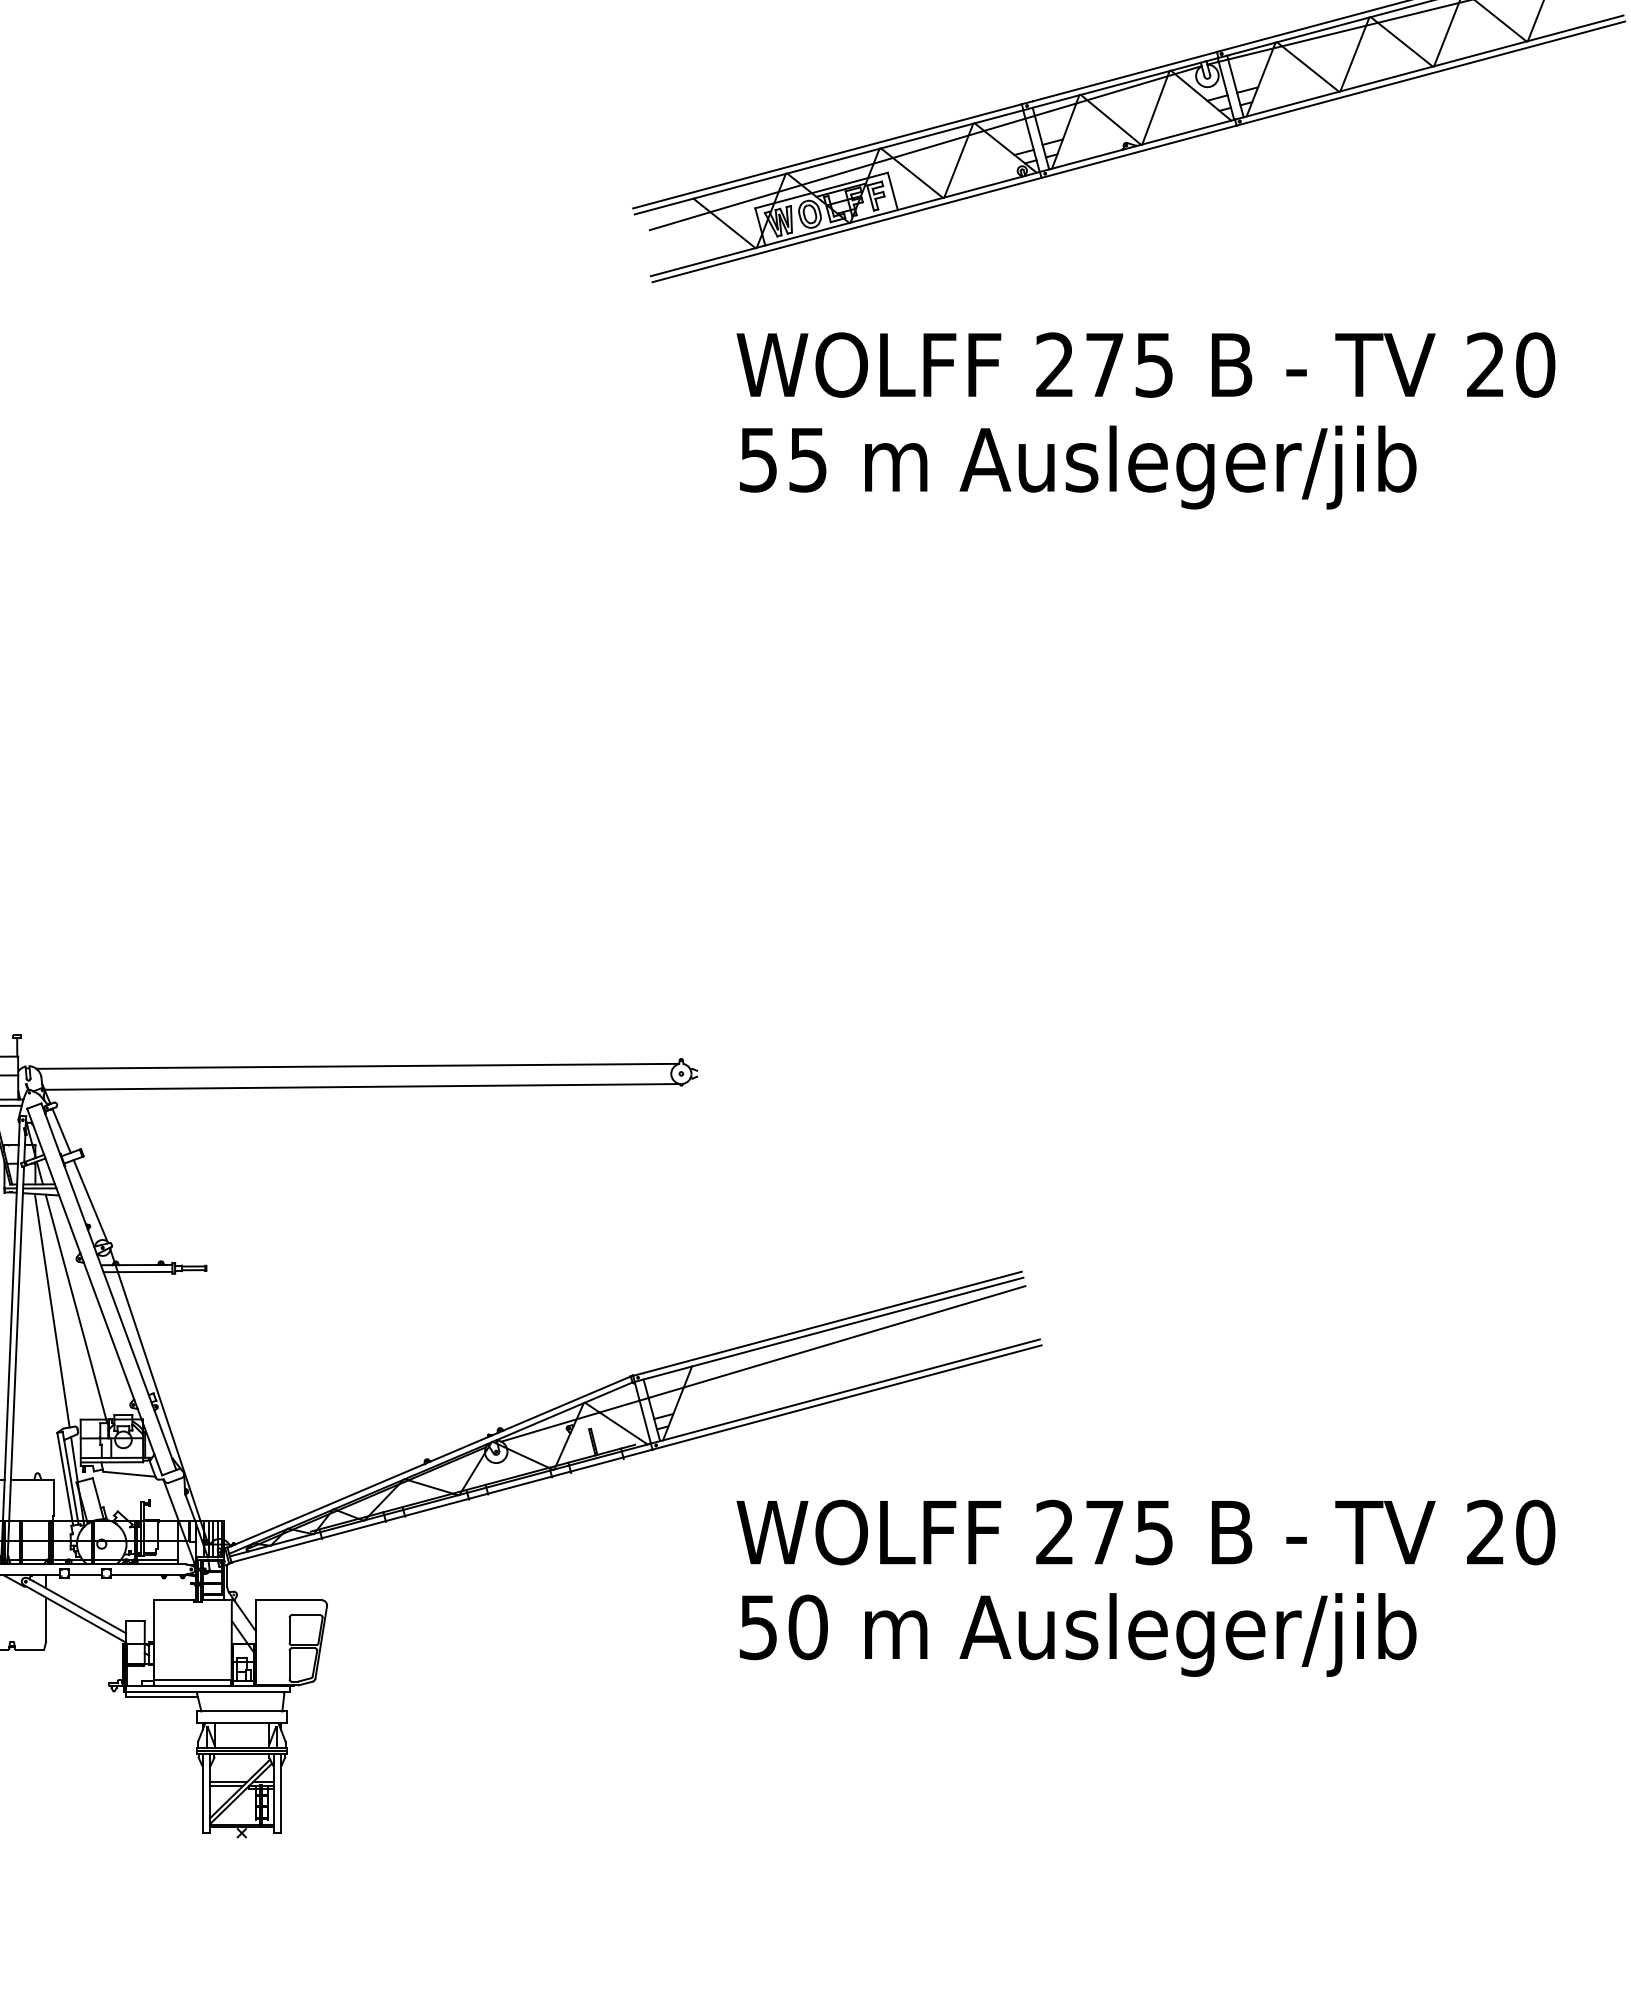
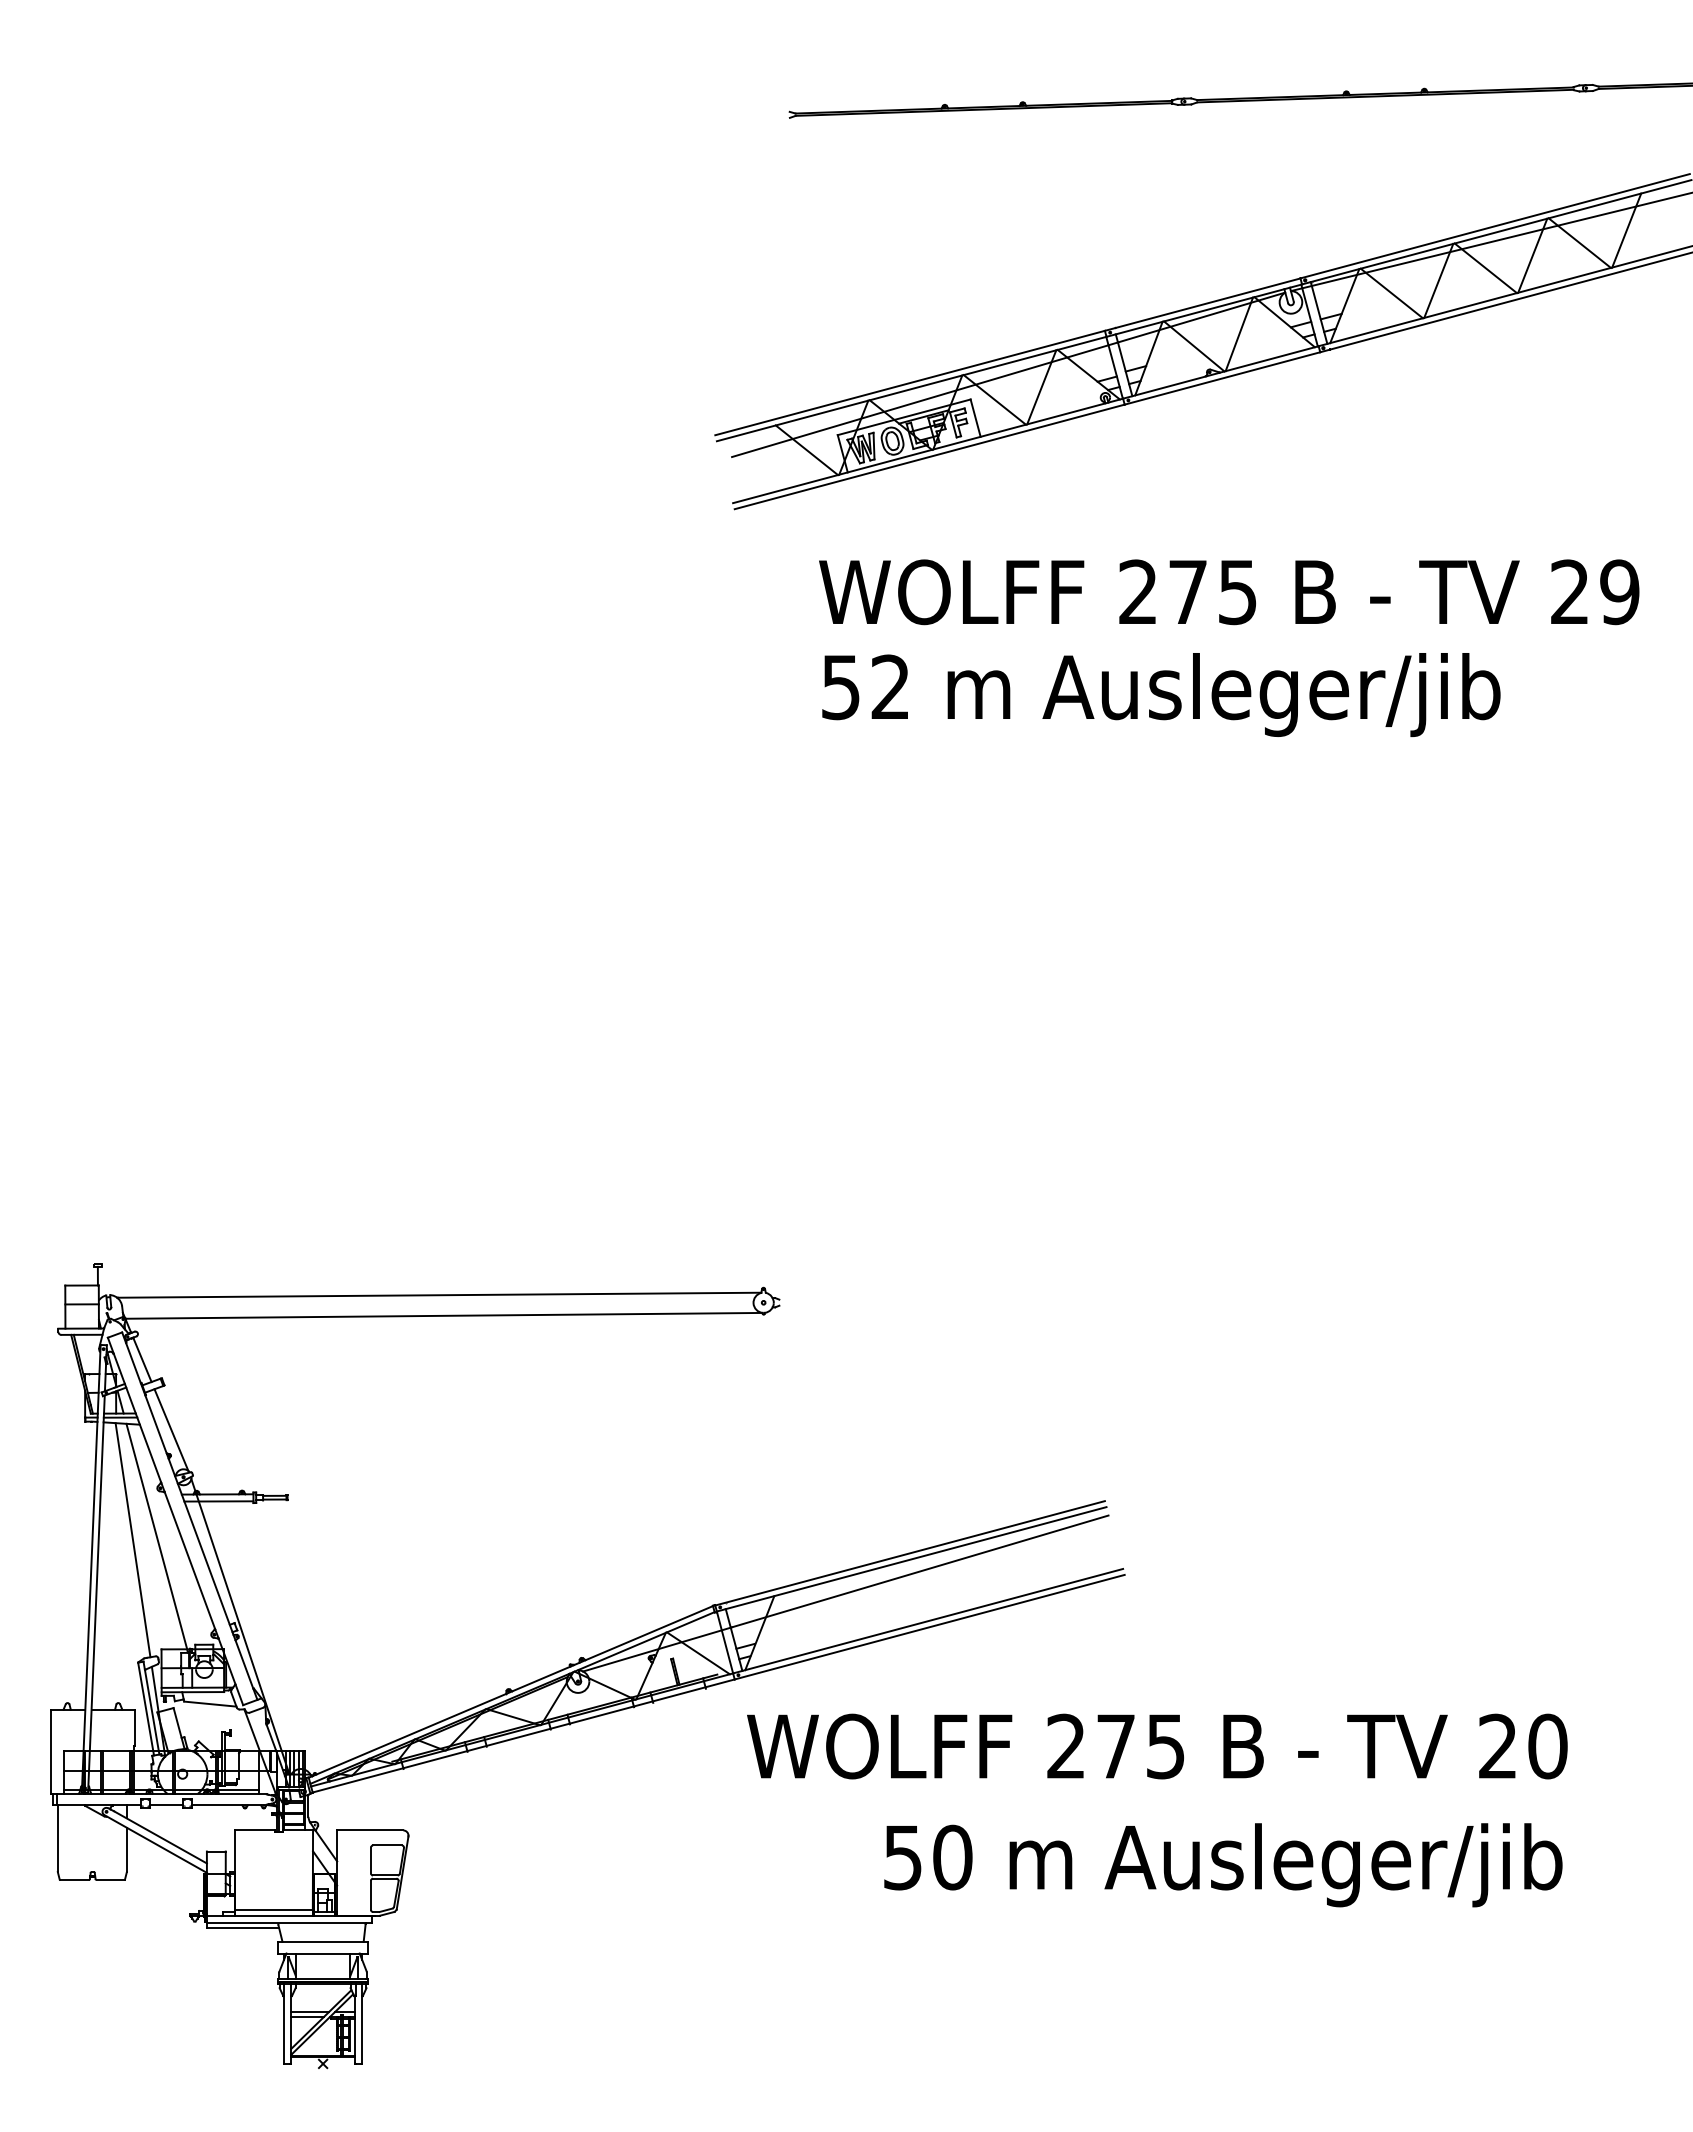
text: (1535, 365) -> (1619, 592), 20 -> 29
text: (806, 460) -> (889, 687), 55 -> 52
text: (1146, 1532) -> (1157, 1746), moved
text: (1078, 1635) -> (1223, 1865), moved

